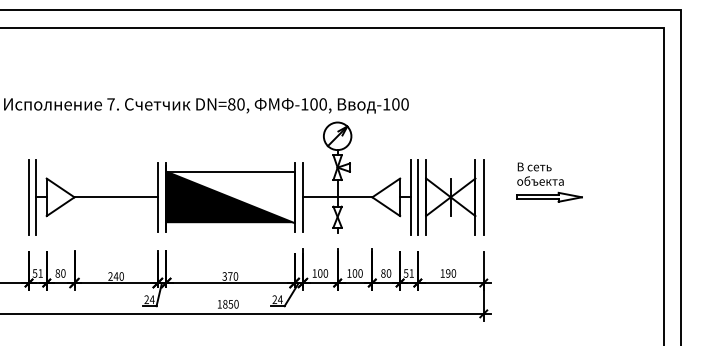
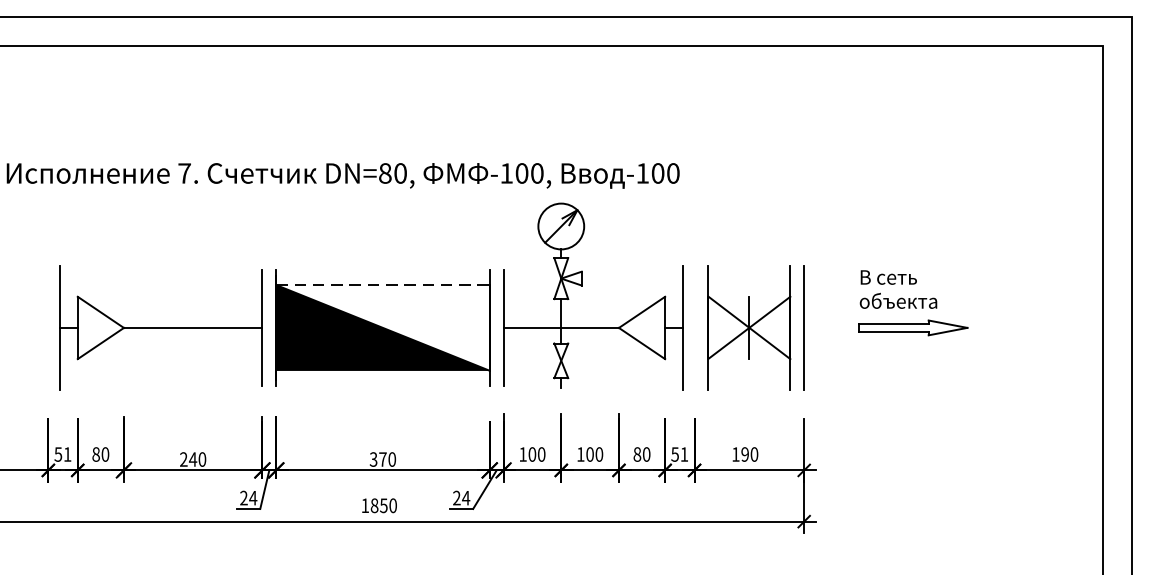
line: (230, 171) -> (383, 285), solid -> dashed
line: (29, 197) -> (49, 328), removed
line: (417, 197) -> (694, 328), removed

